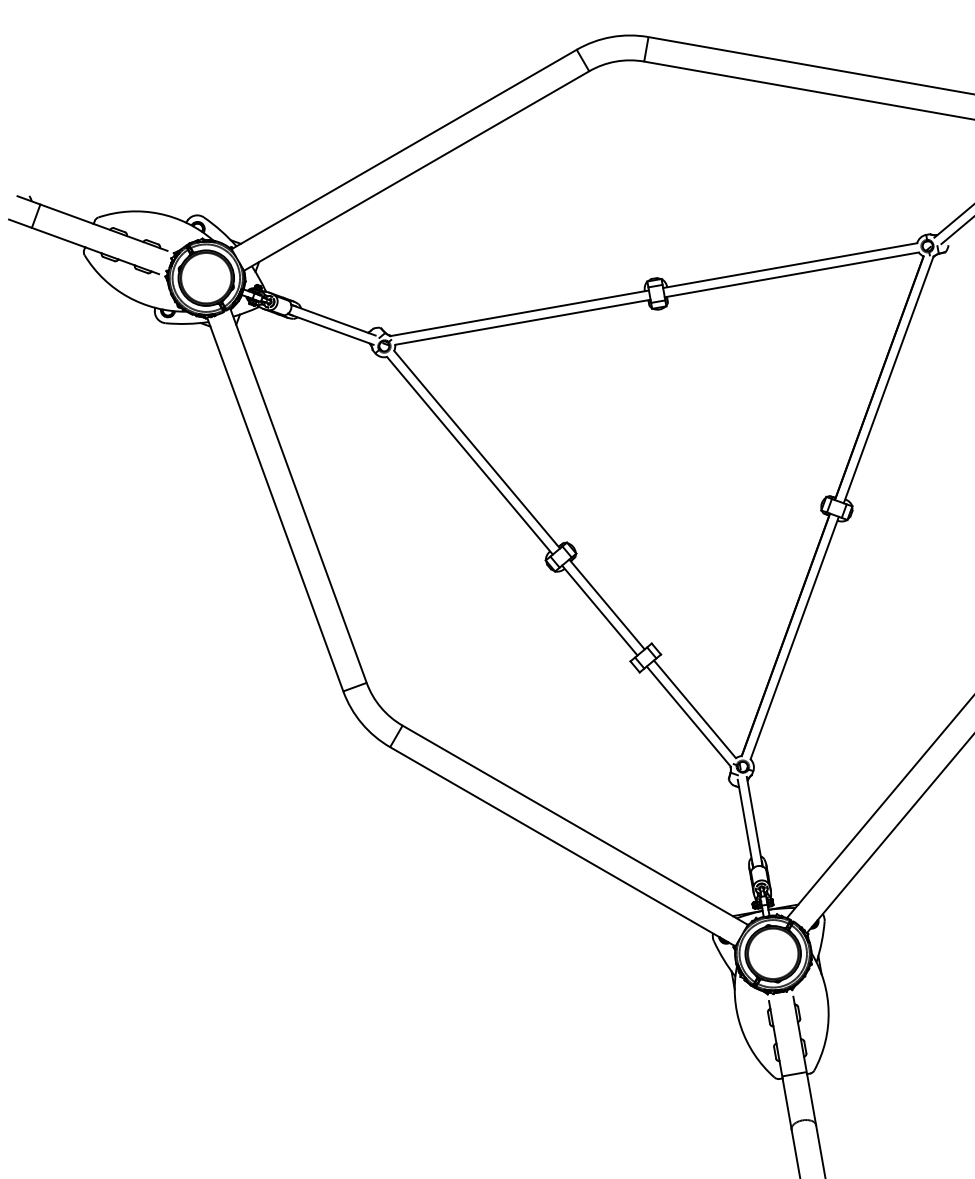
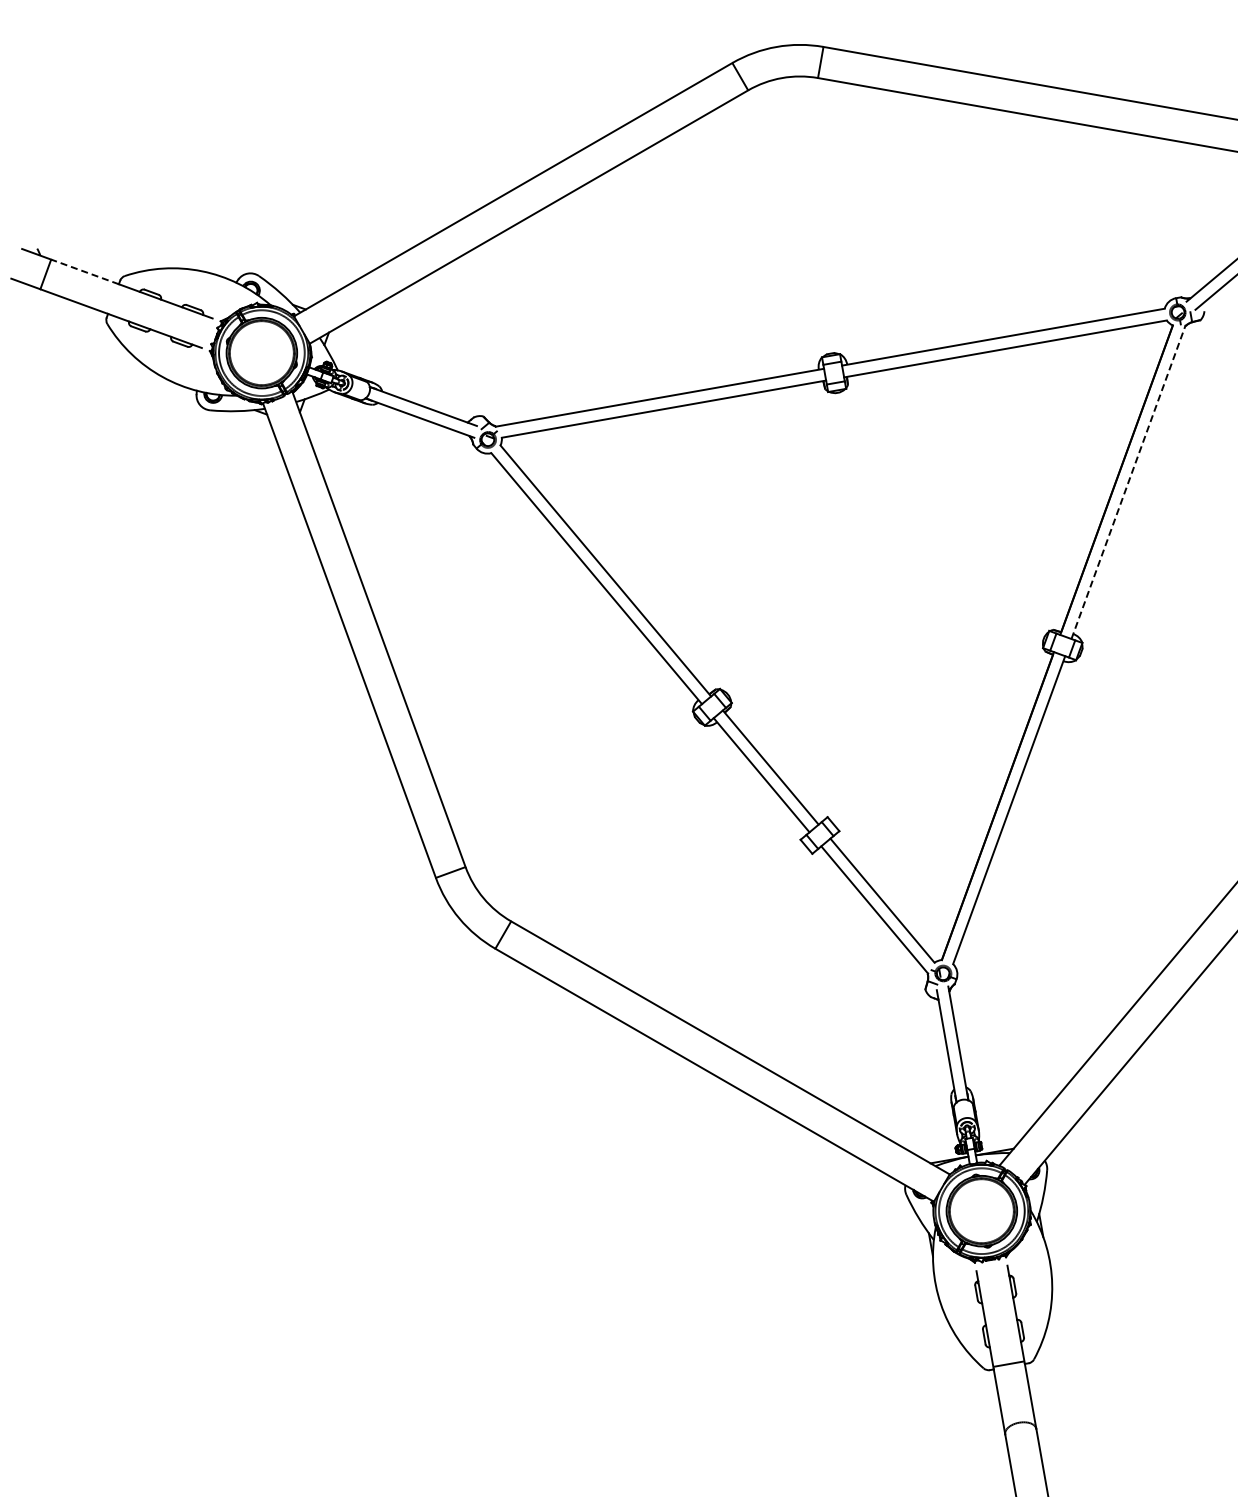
line: (66, 213) -> (84, 271), solid -> dashed
line: (888, 380) -> (1128, 482), solid -> dashed

